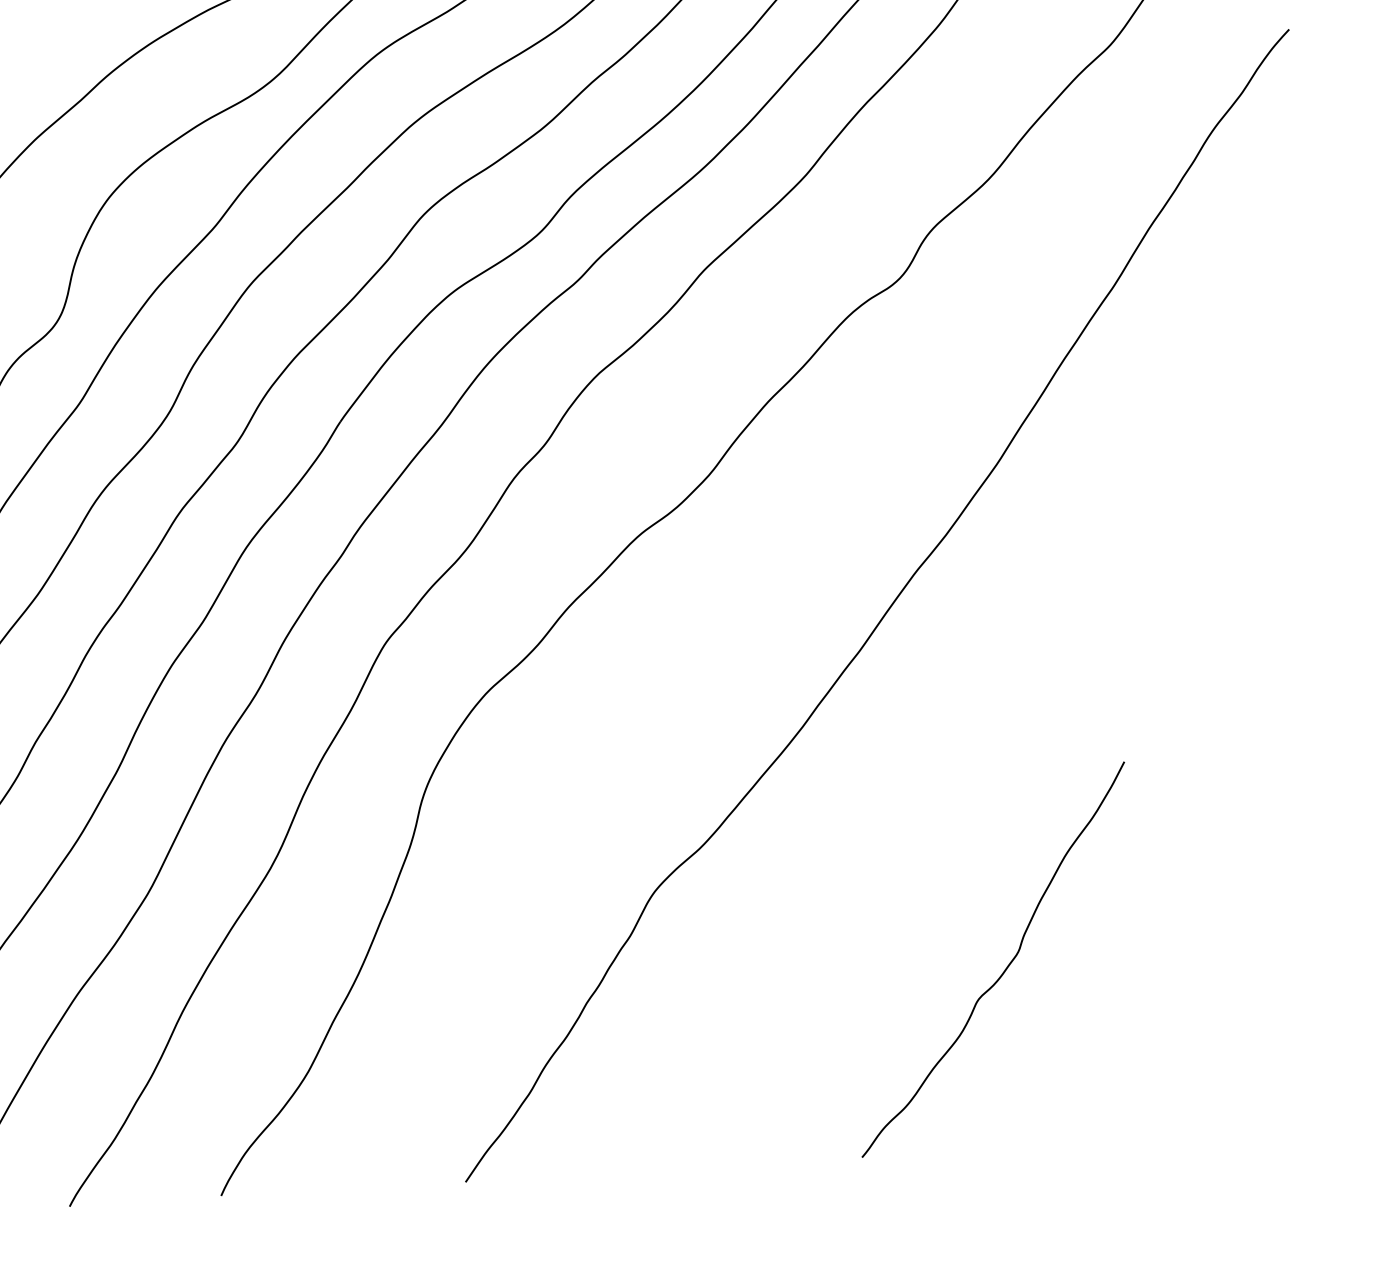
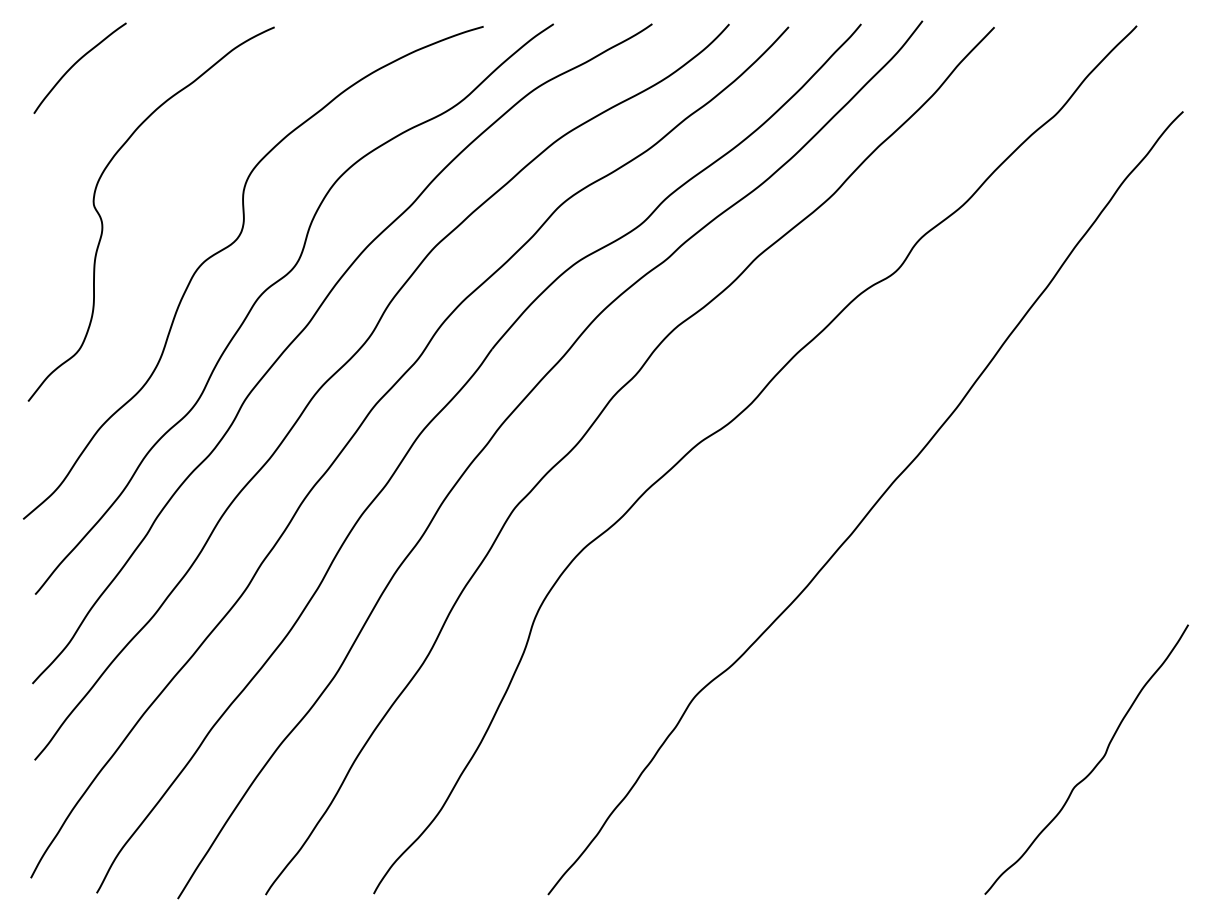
curve: (1004, 968) -> (1094, 766), moved

